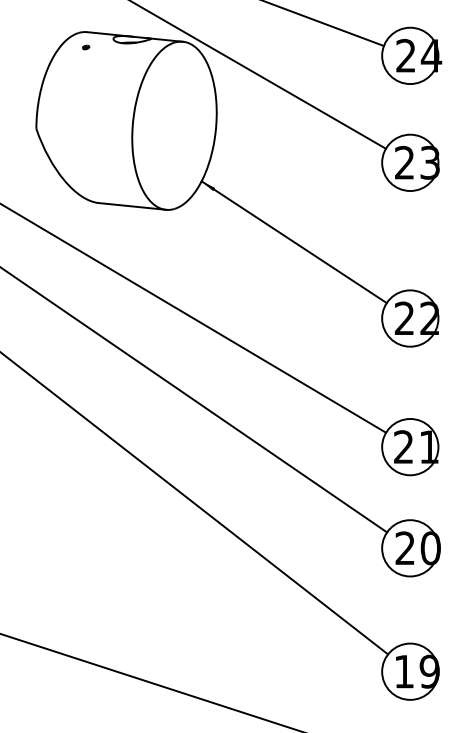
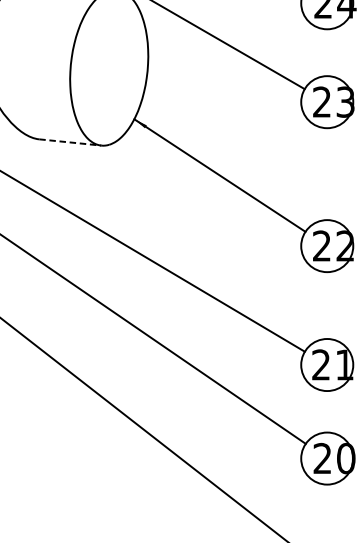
line: (132, 206) -> (70, 142), solid -> dashed

